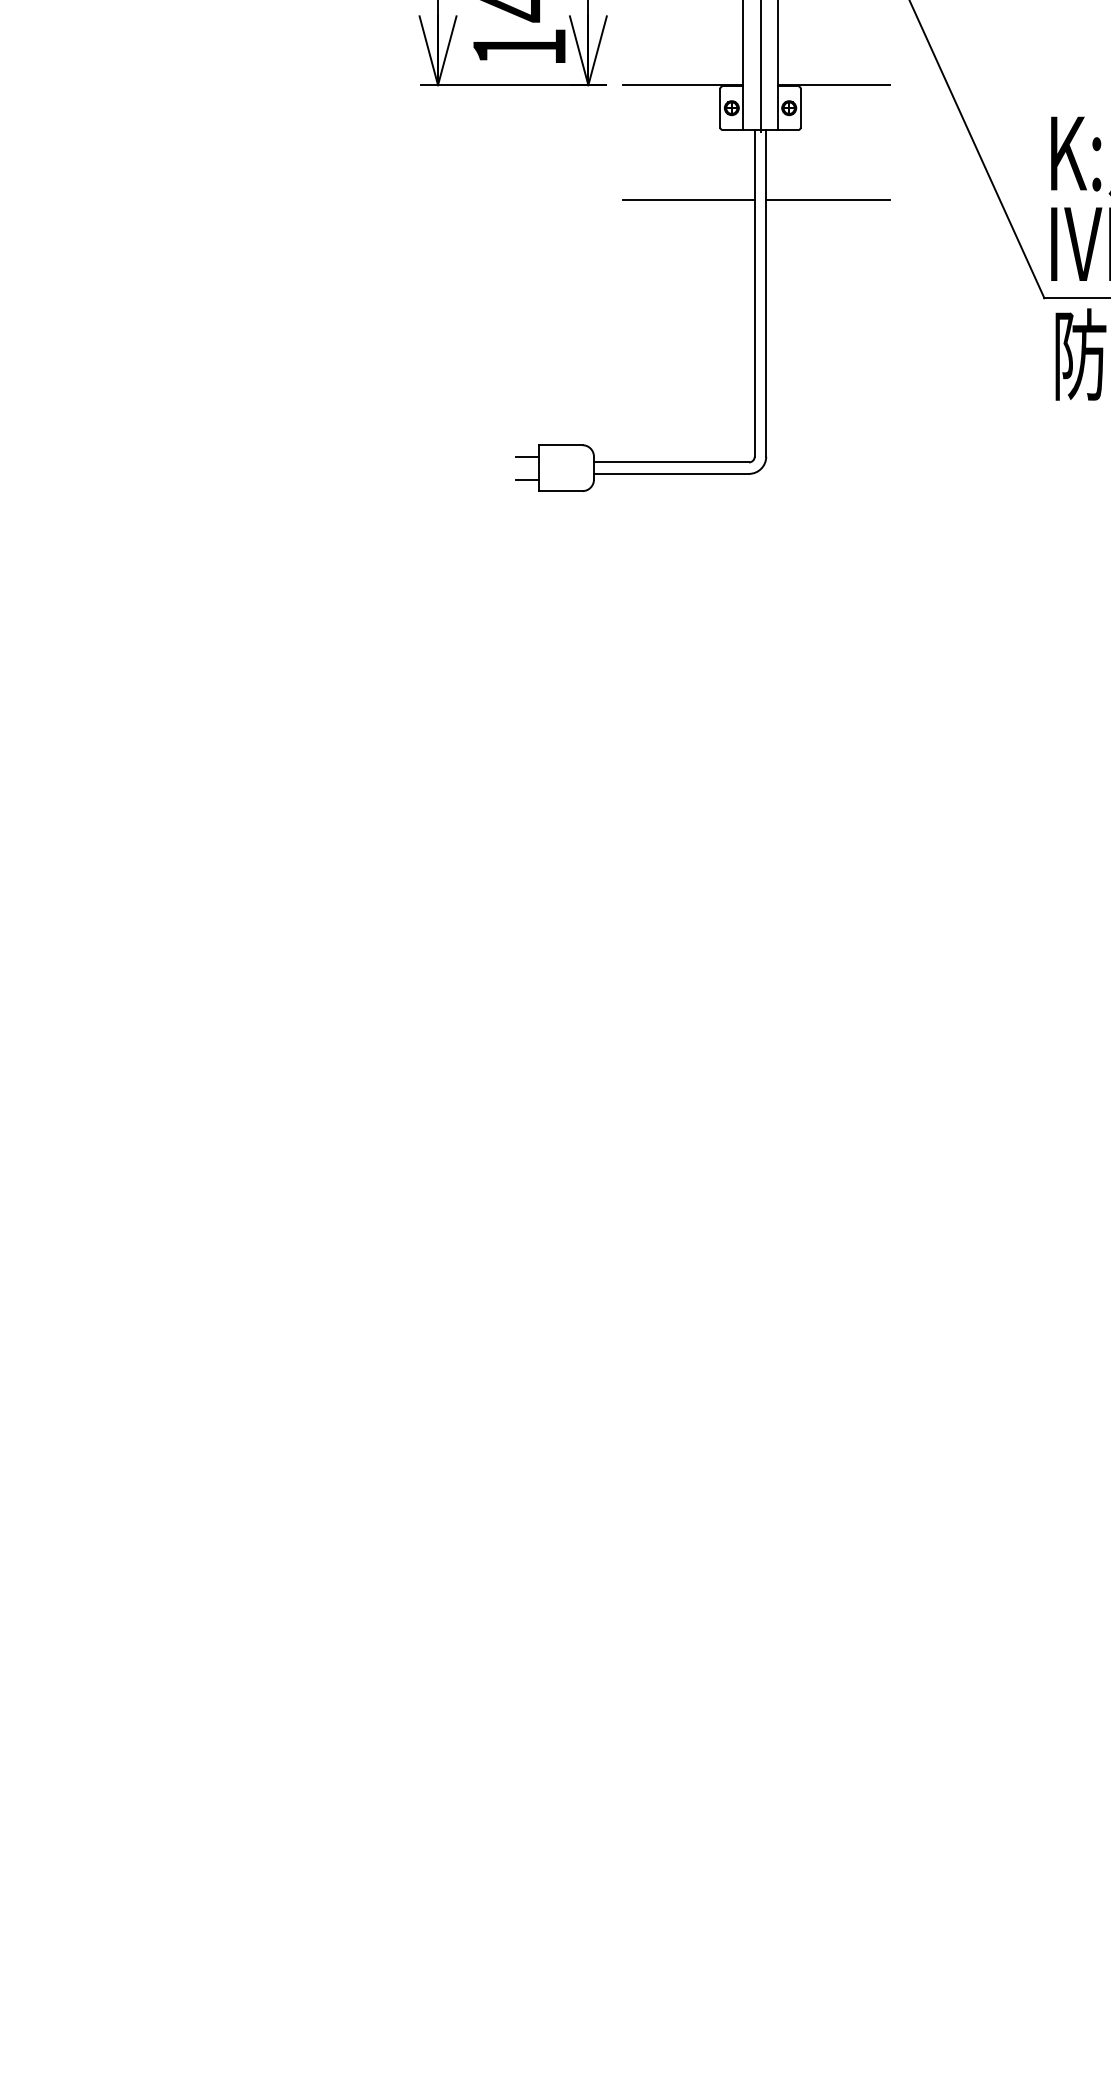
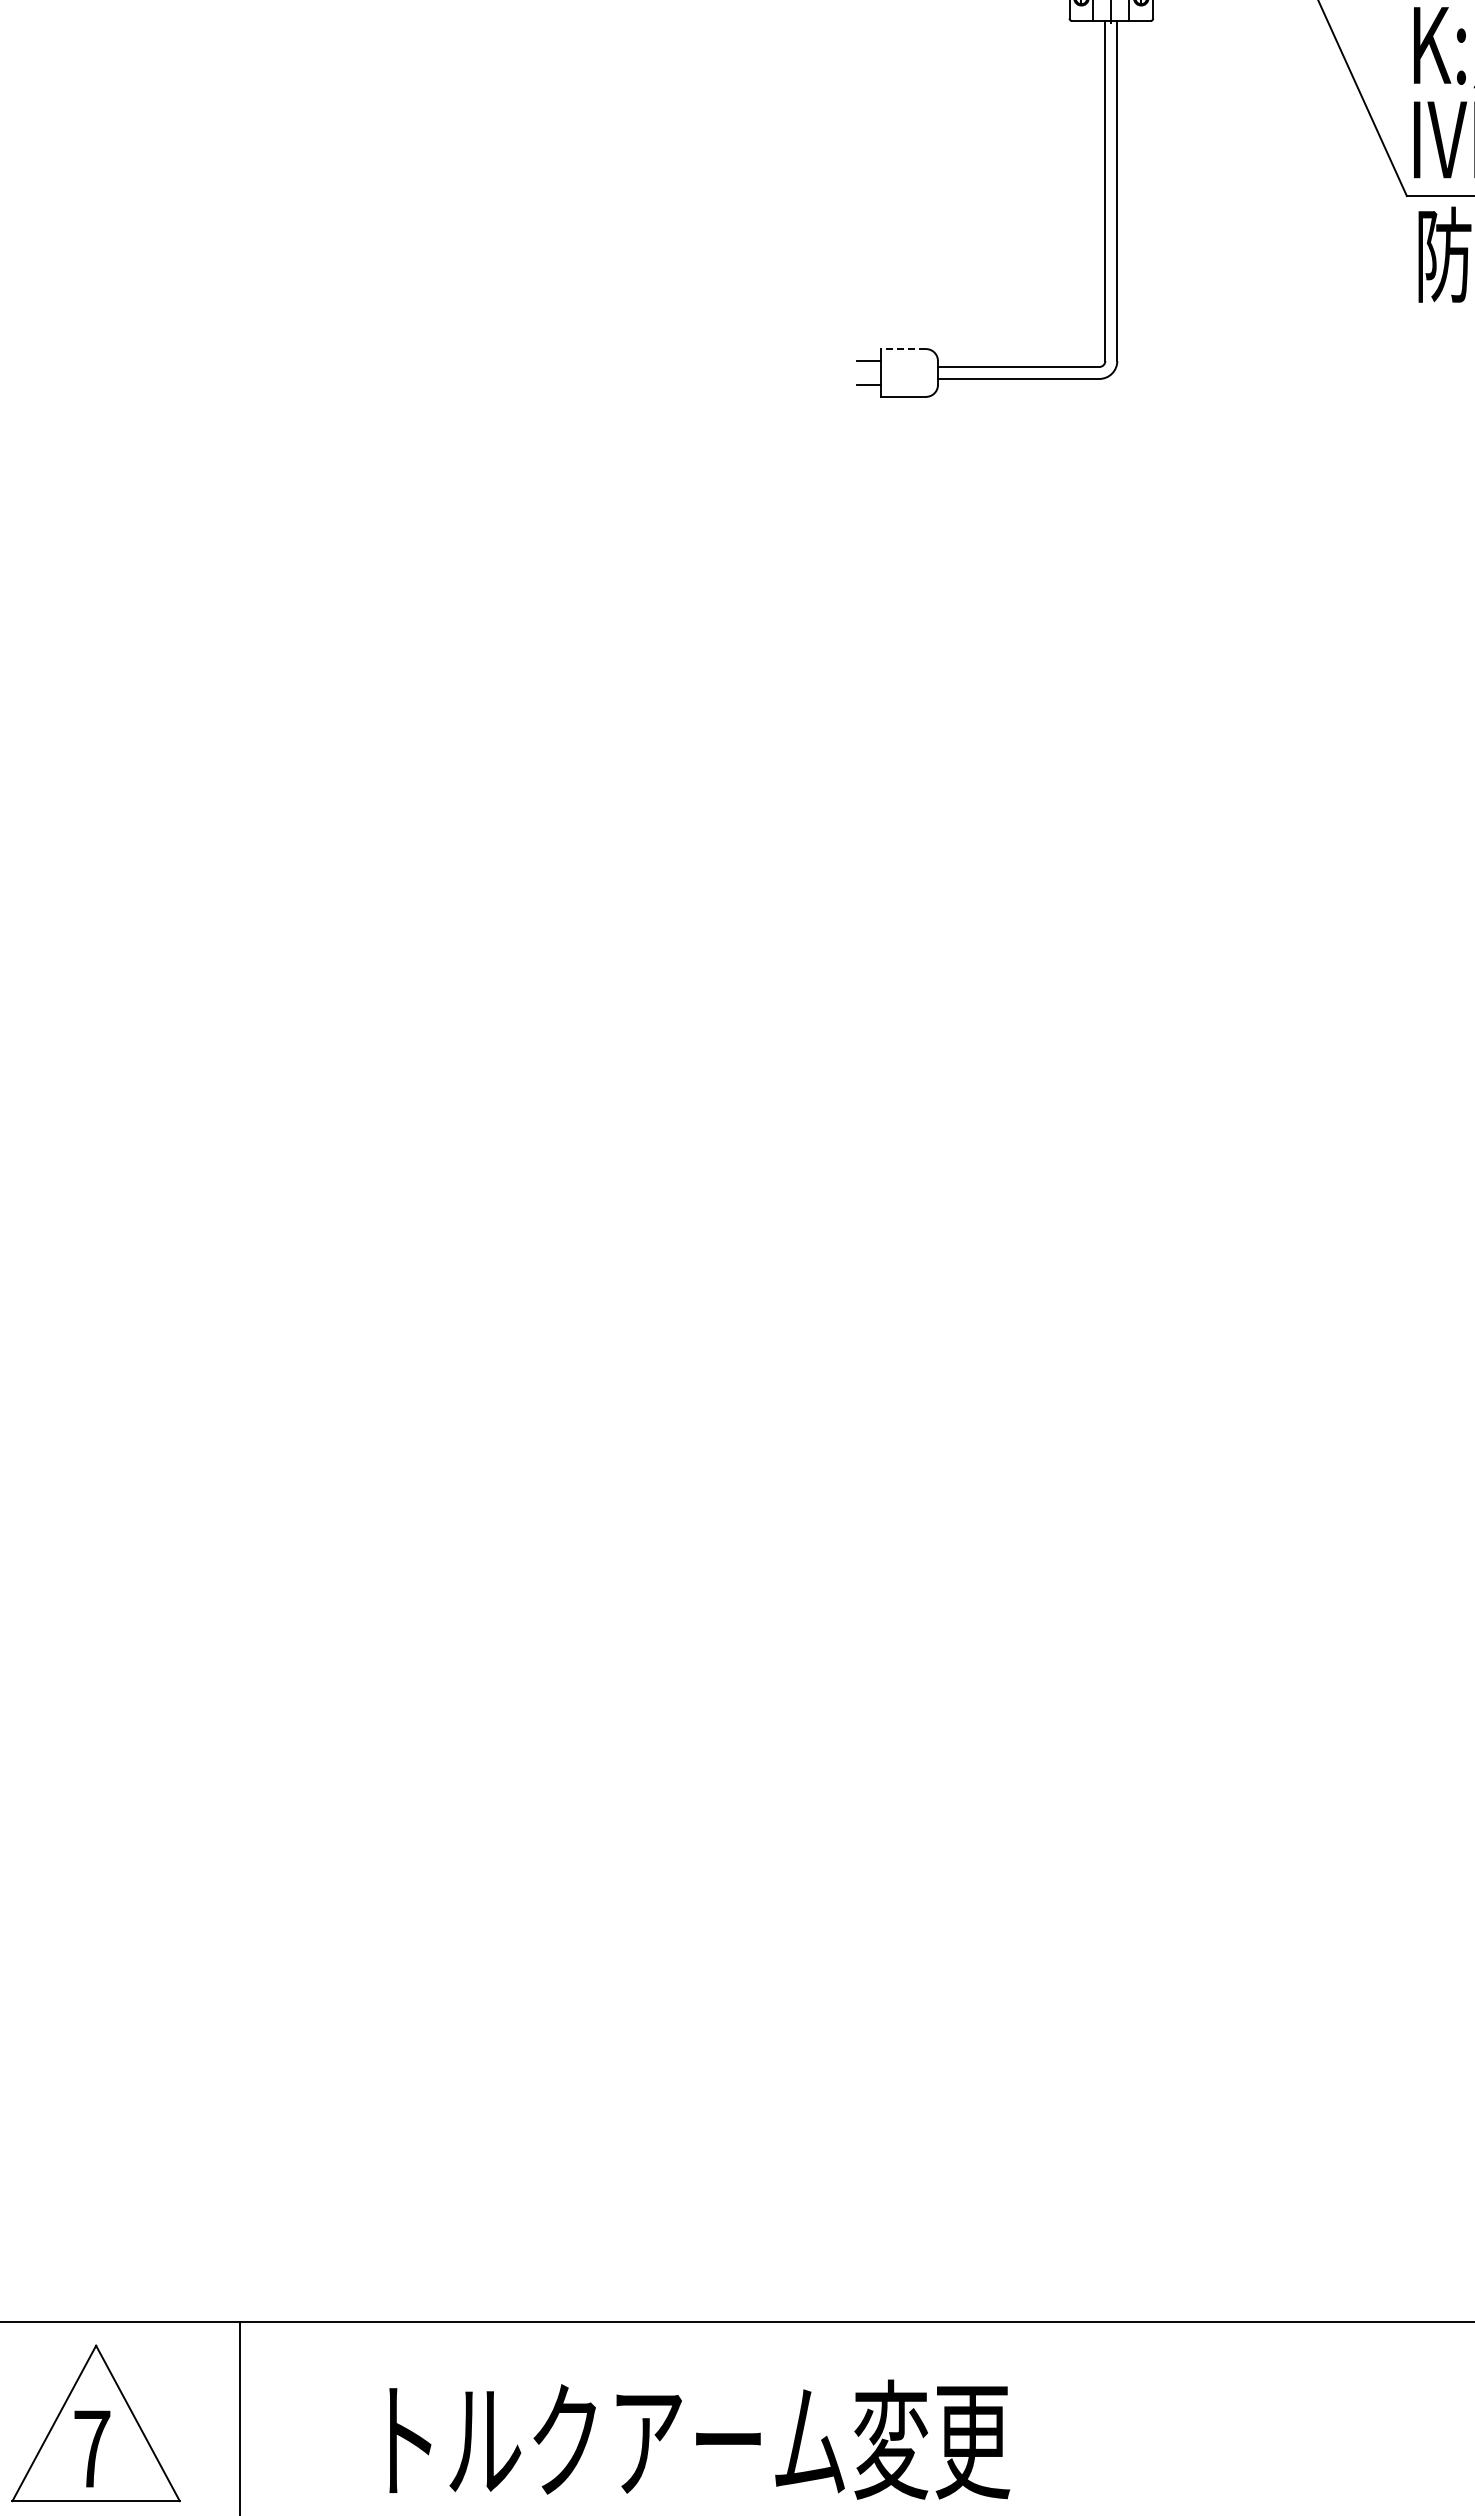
line: (688, 199) -> (1036, 93), removed
line: (827, 199) -> (1181, 93), removed
line: (560, 445) -> (903, 349), solid -> dashed

